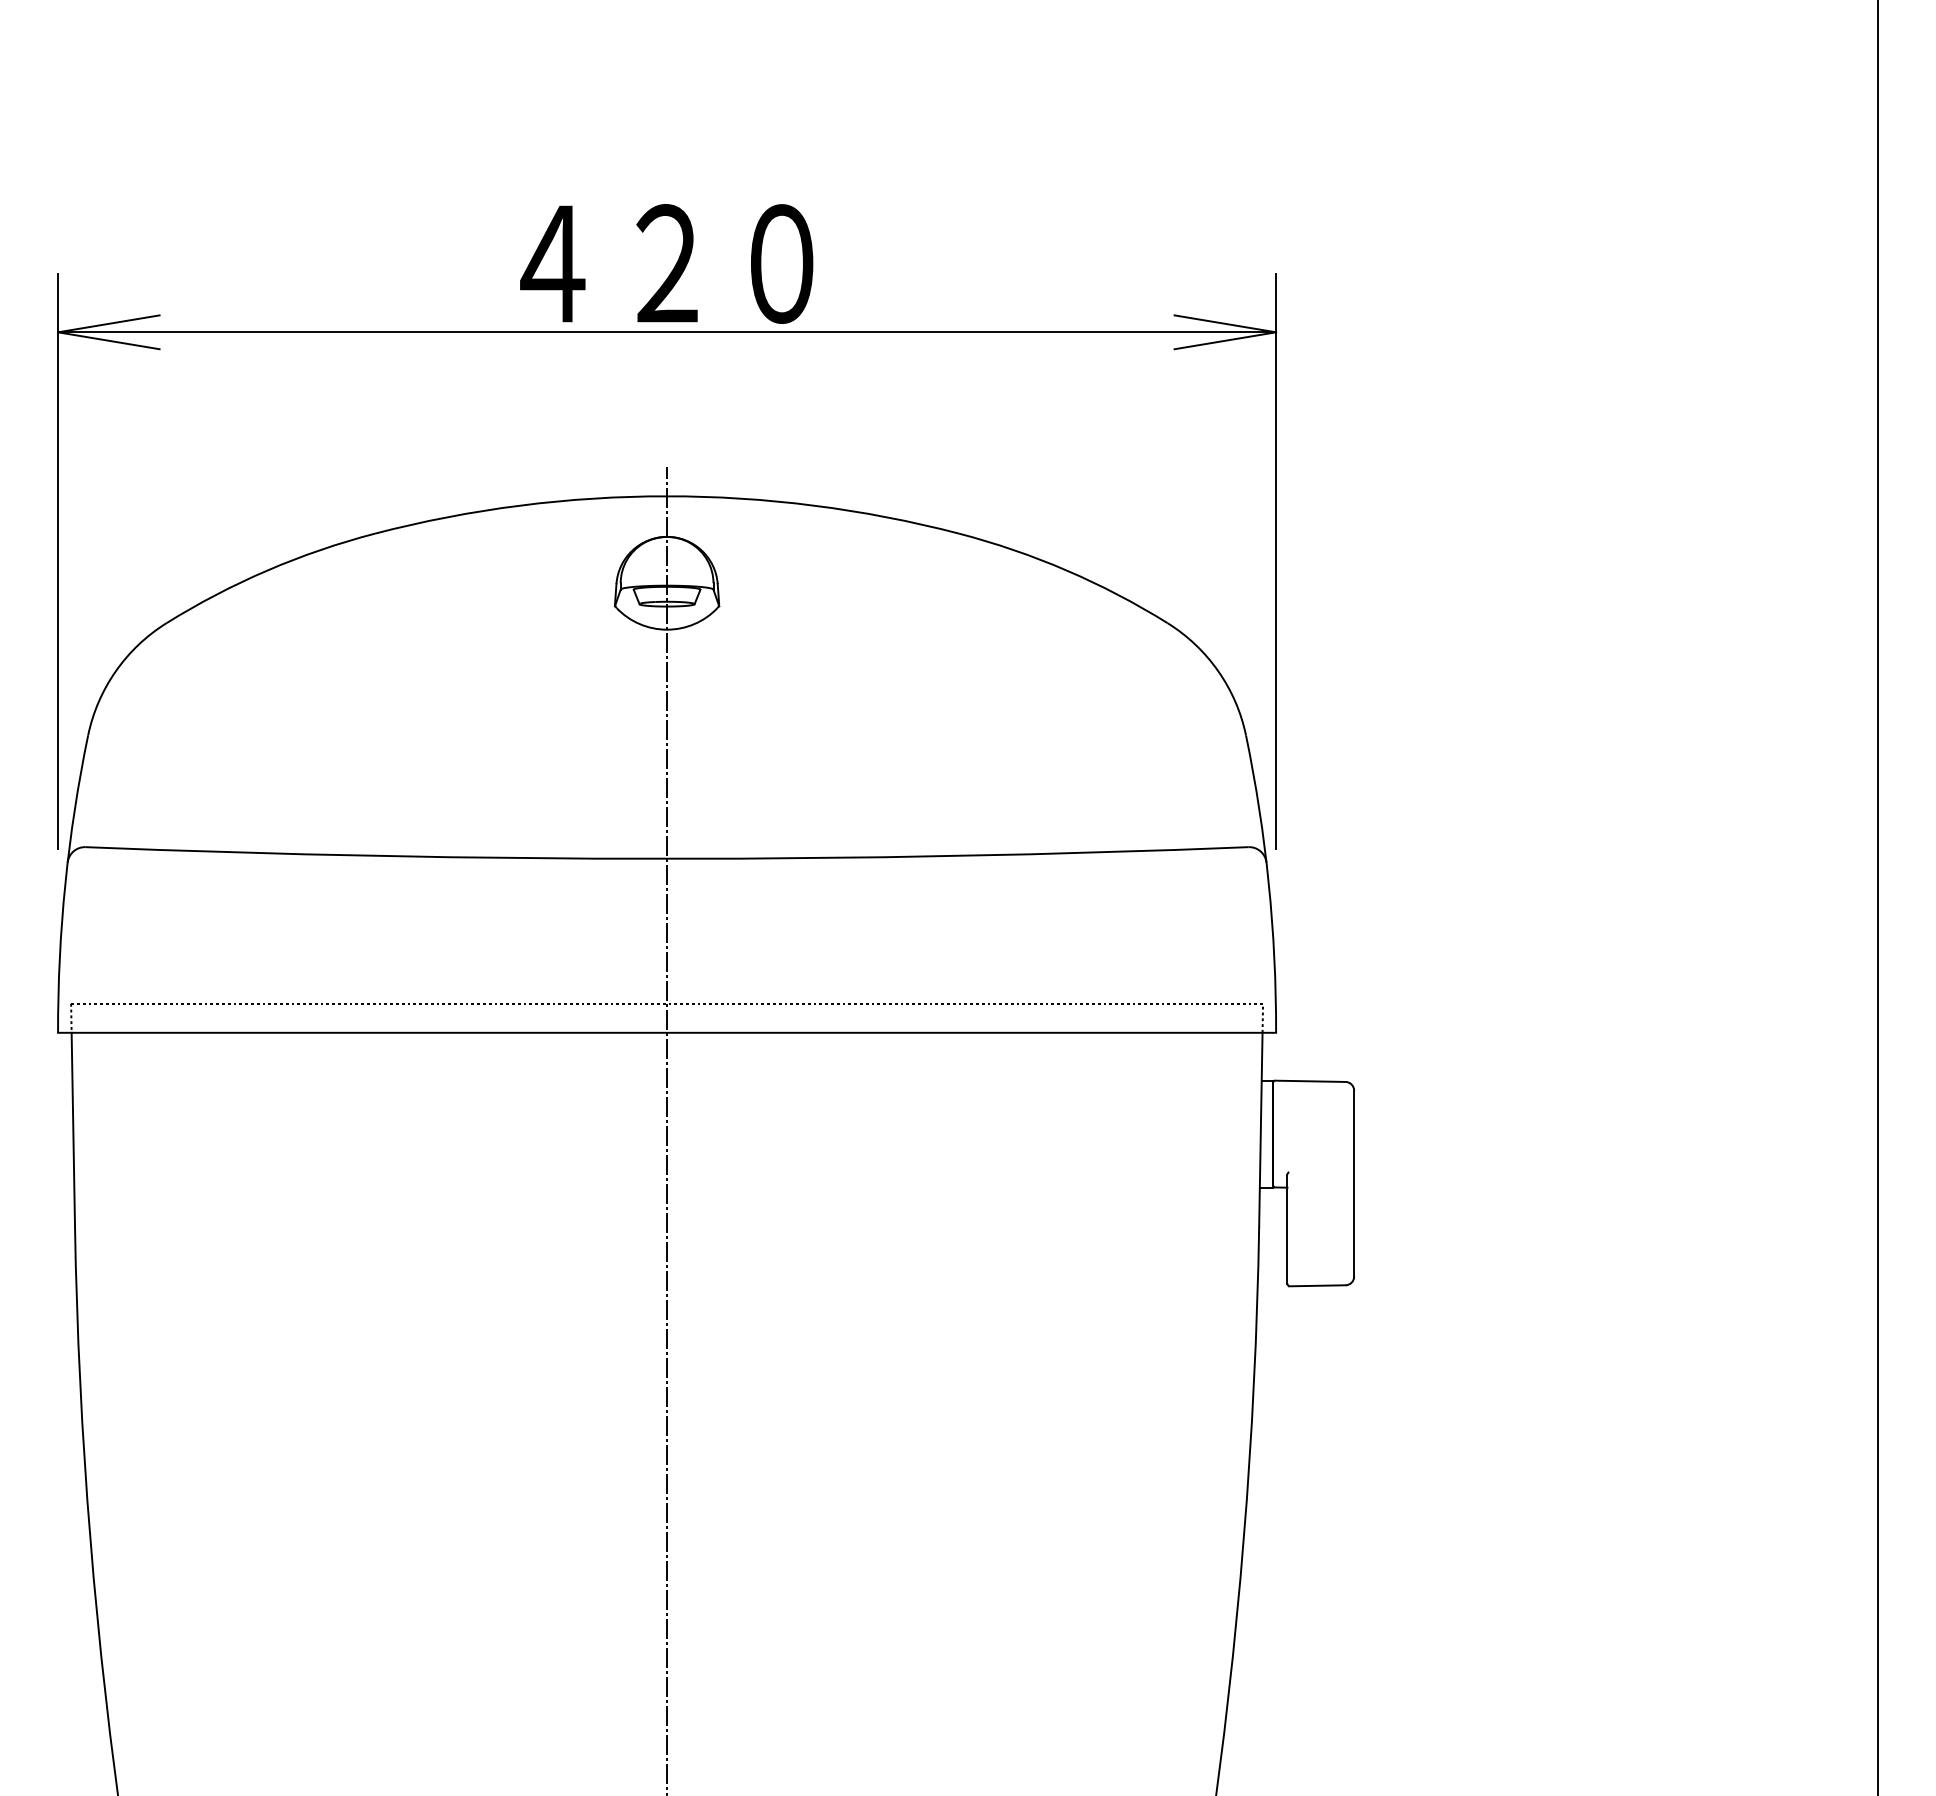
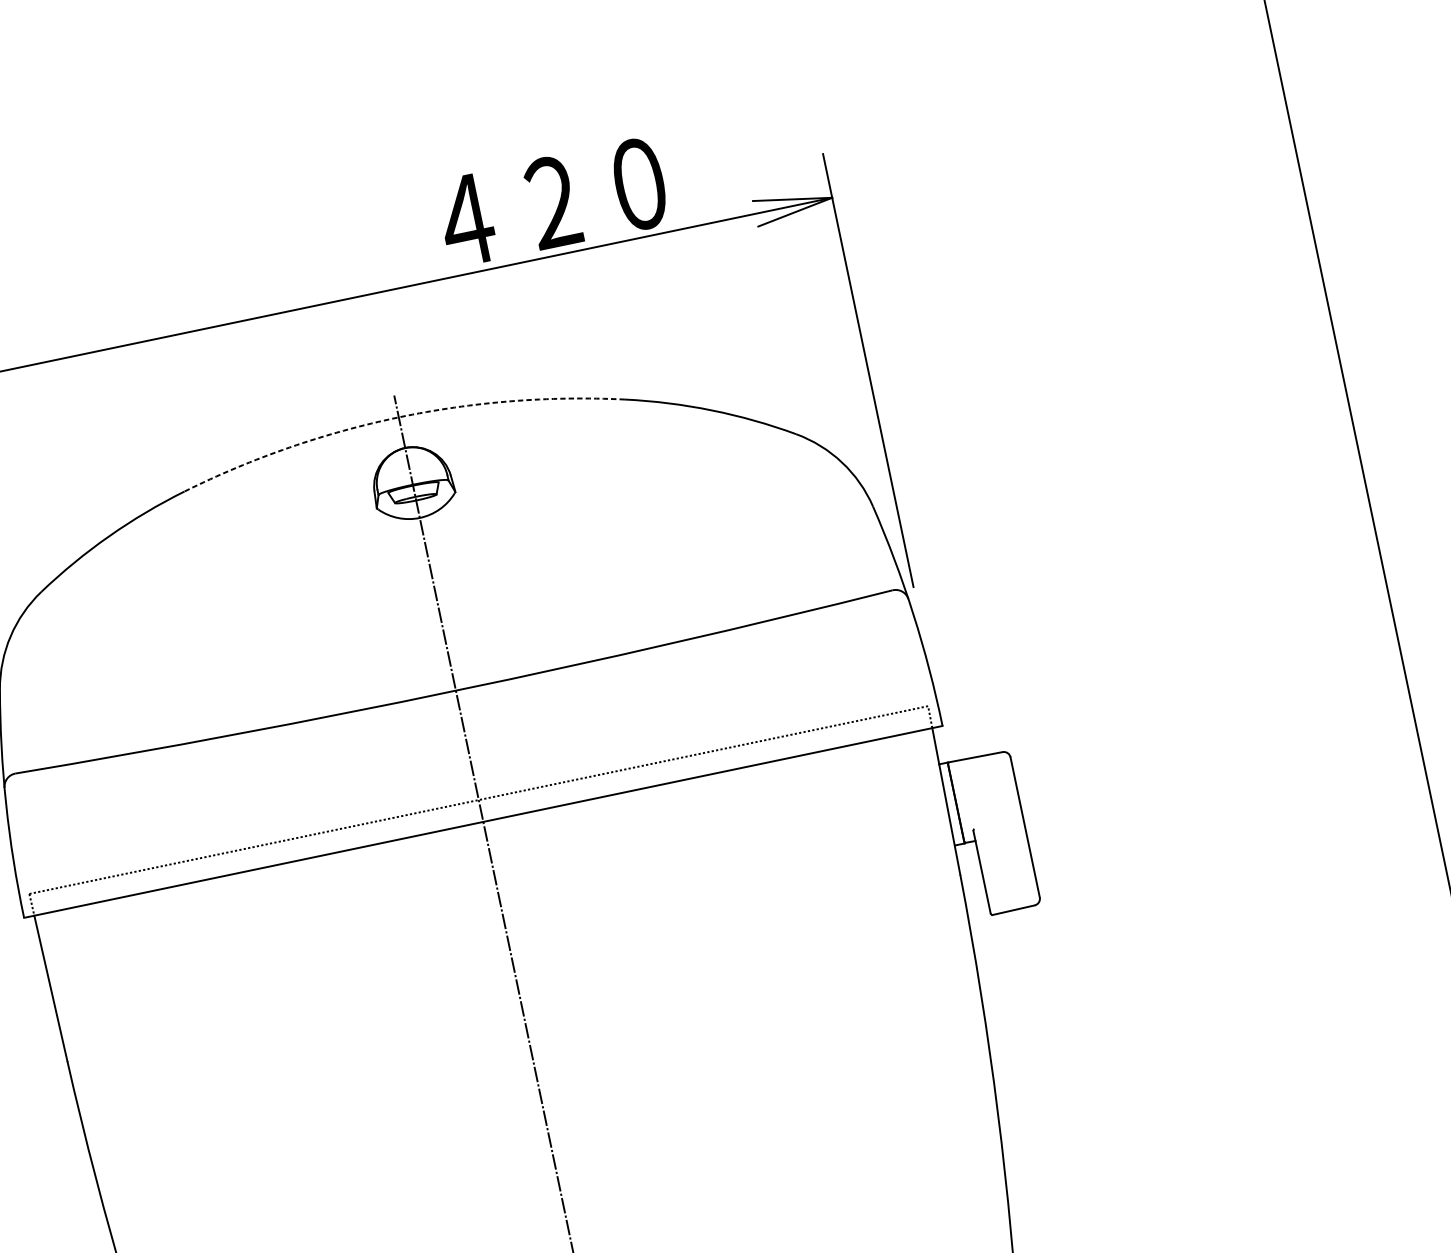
text: (666, 263) -> (552, 202), moved
arc: (667, 496) -> (399, 417), solid -> dashed

